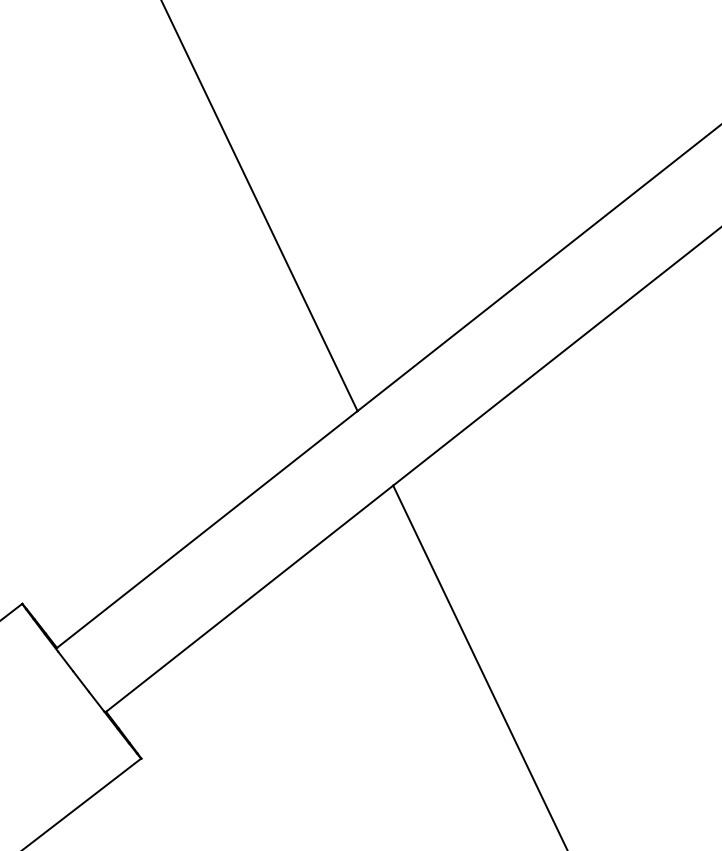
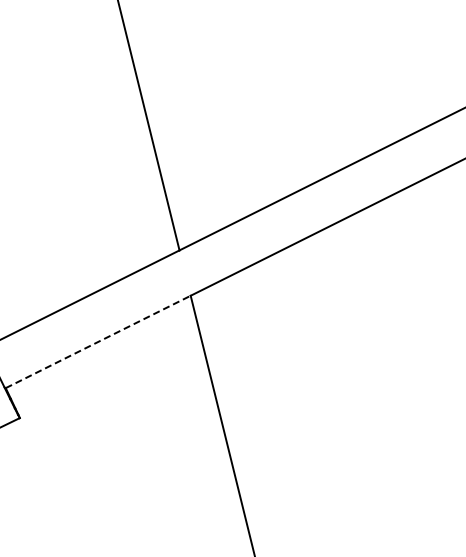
line: (249, 597) -> (98, 341), solid -> dashed

